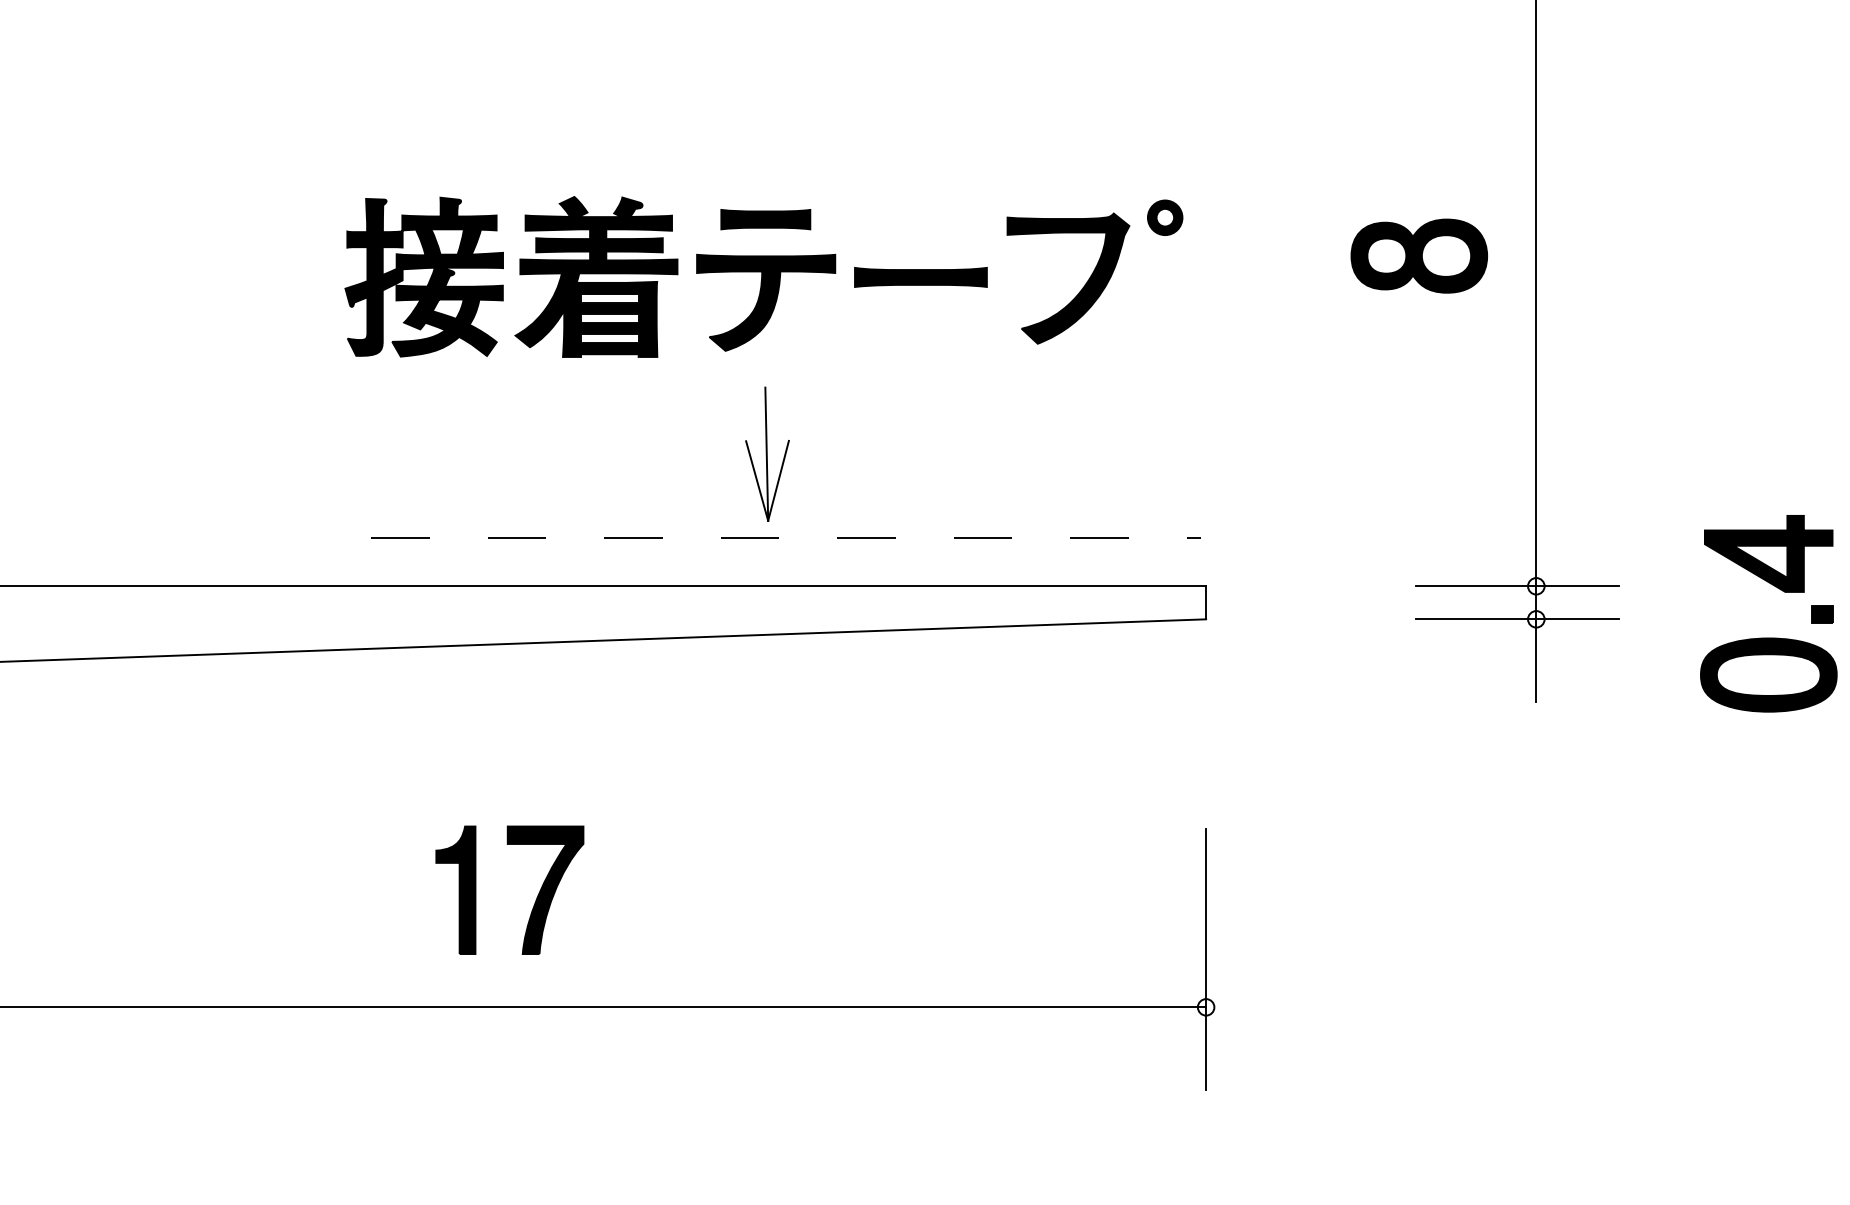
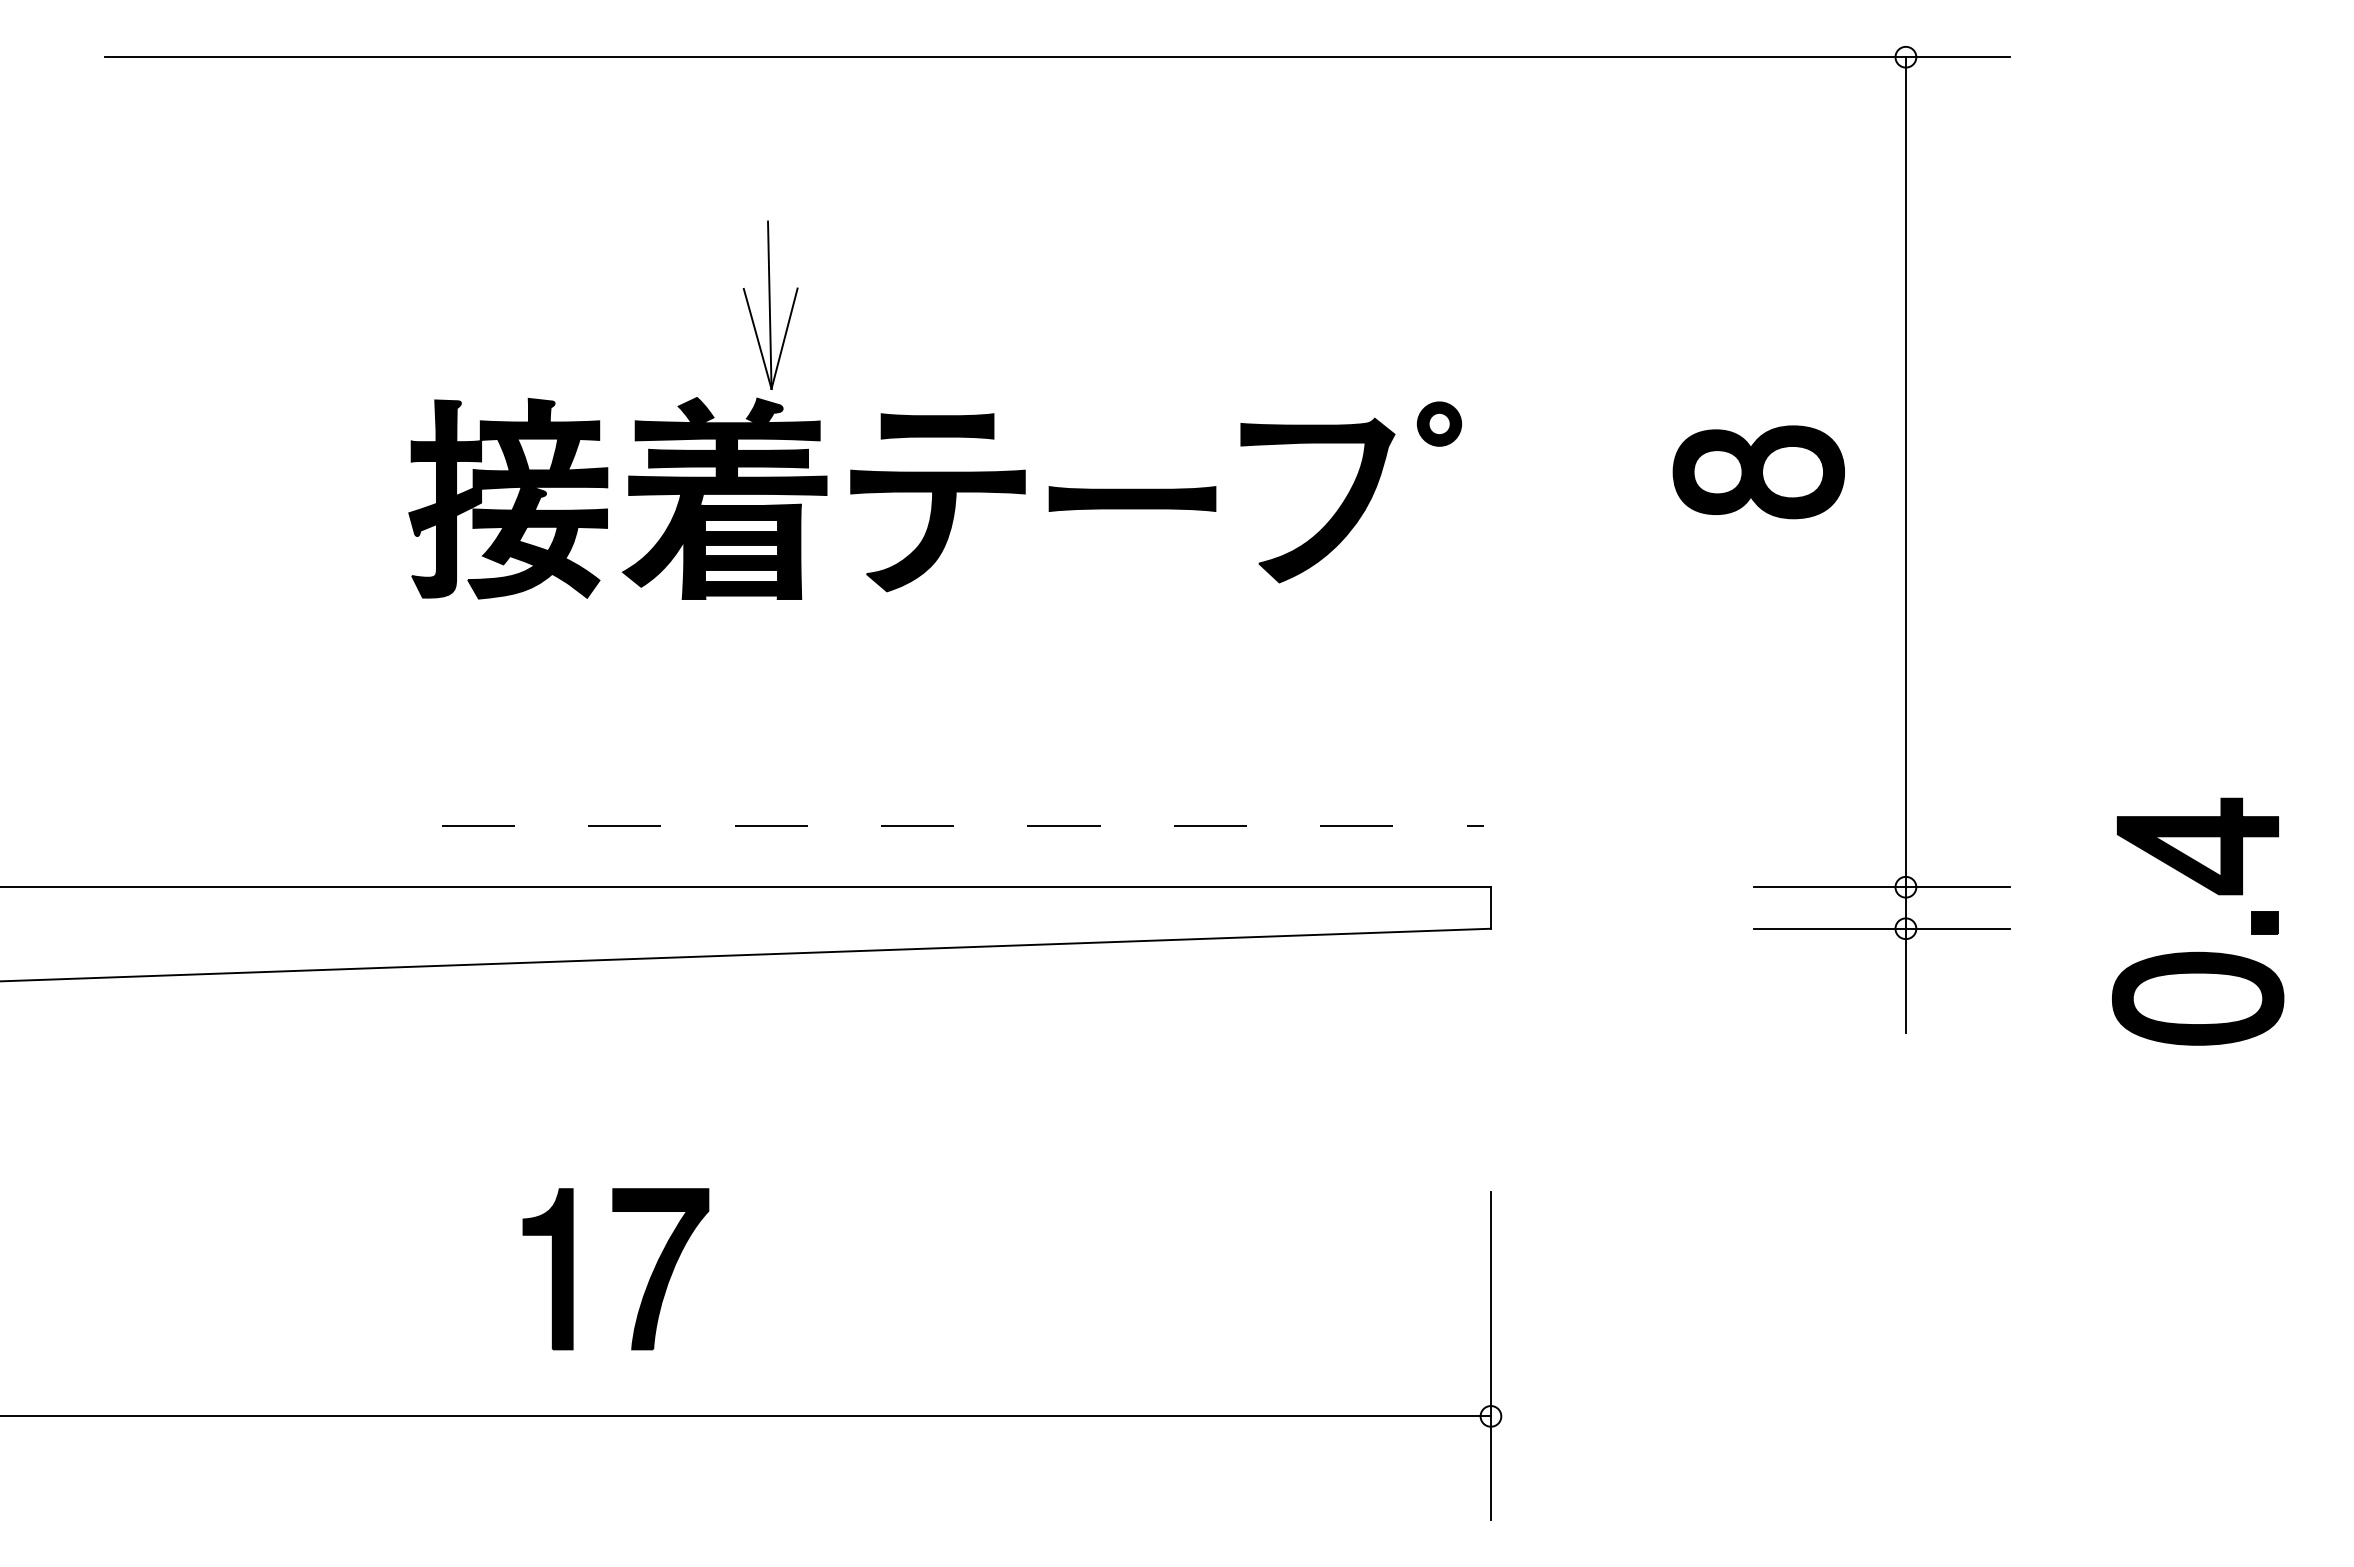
part: (767, 453) -> (770, 304), moved

